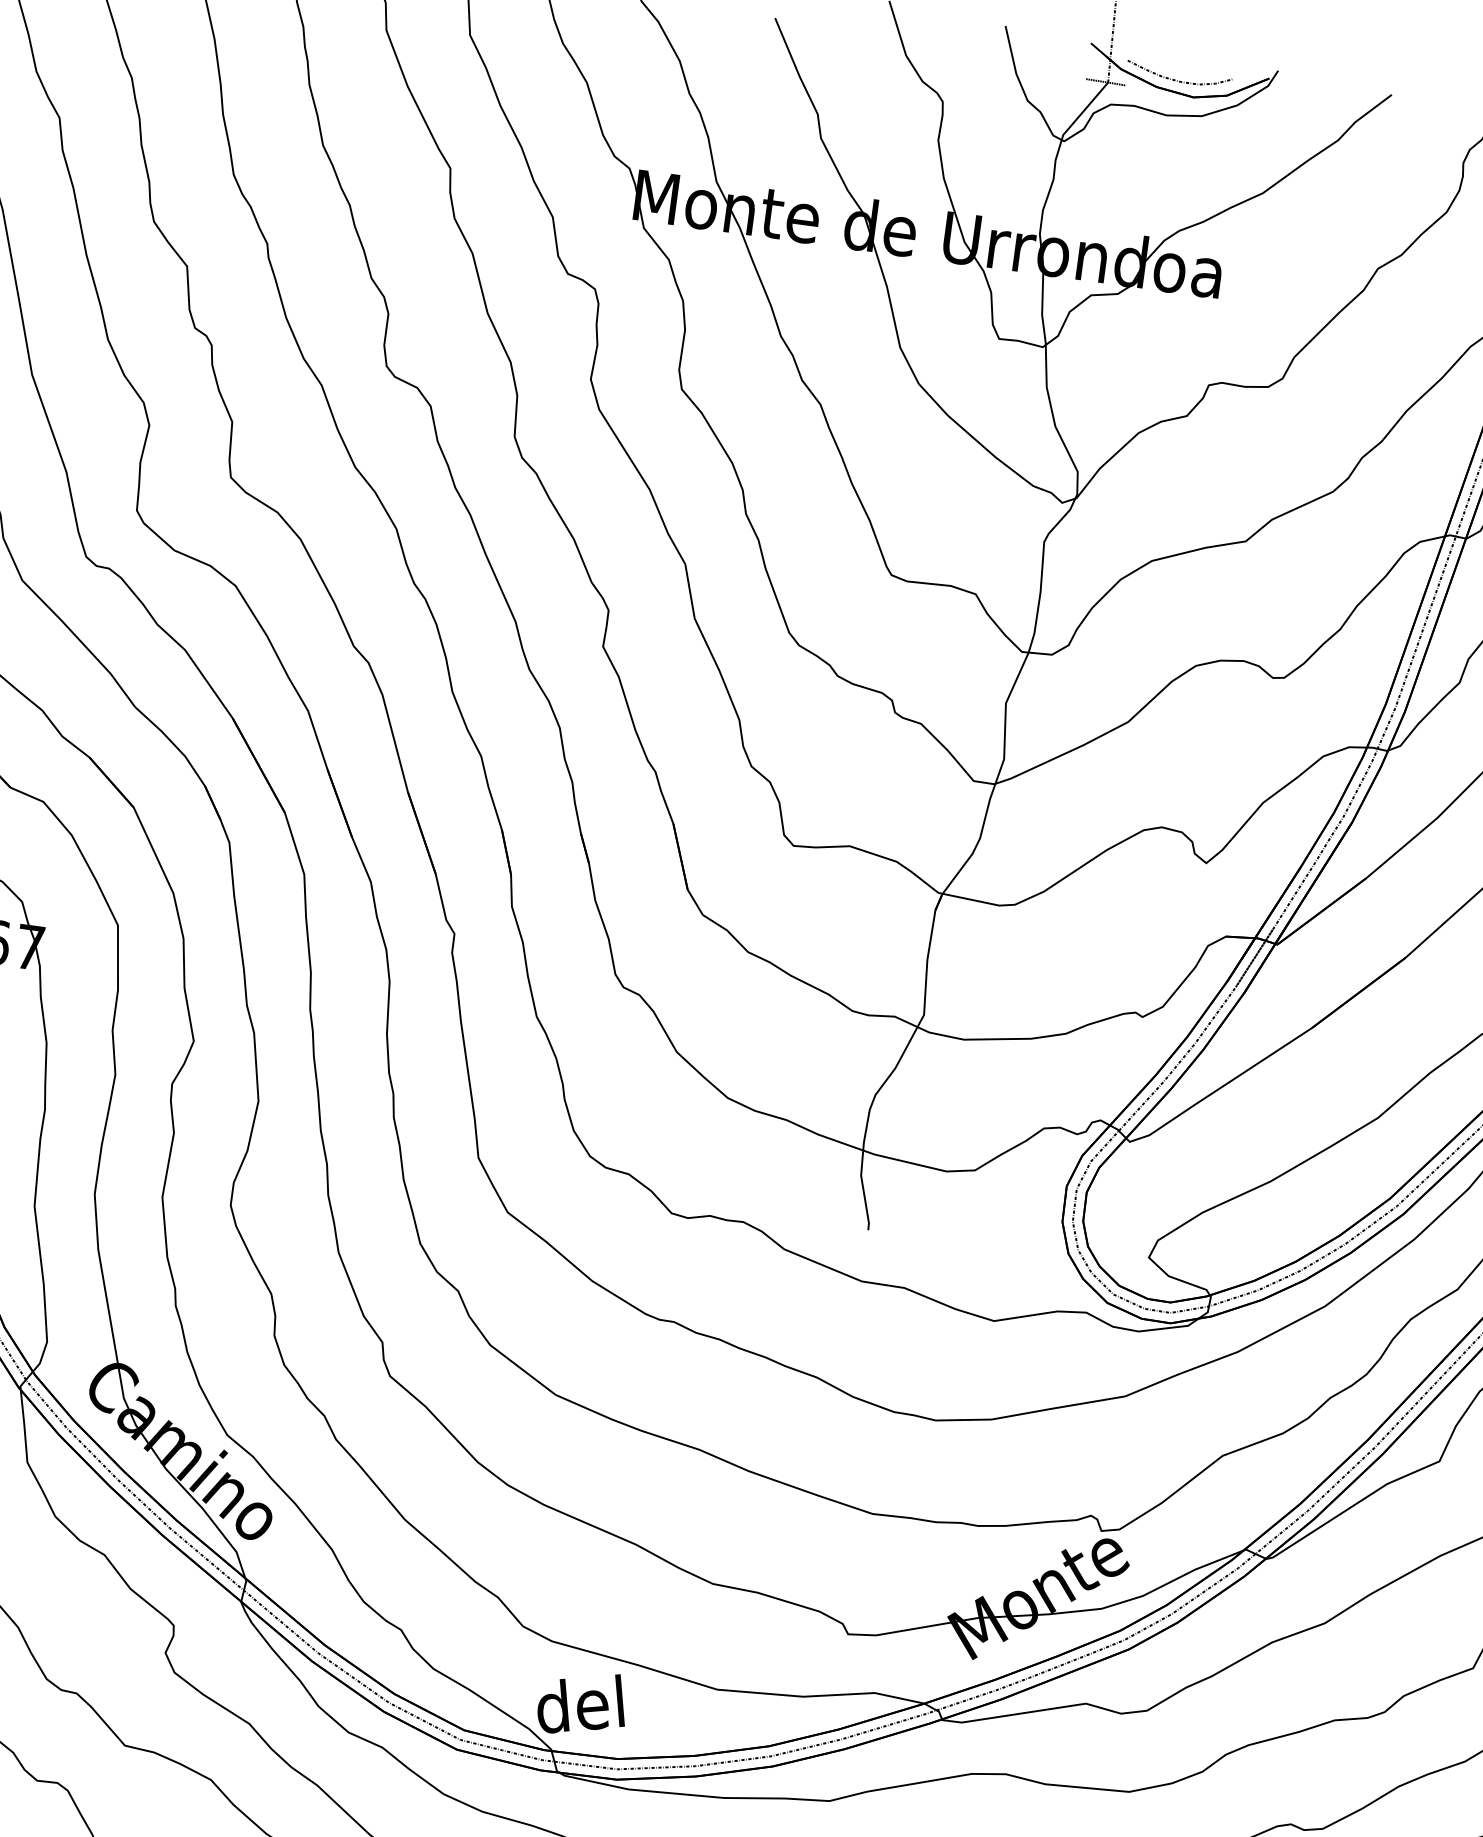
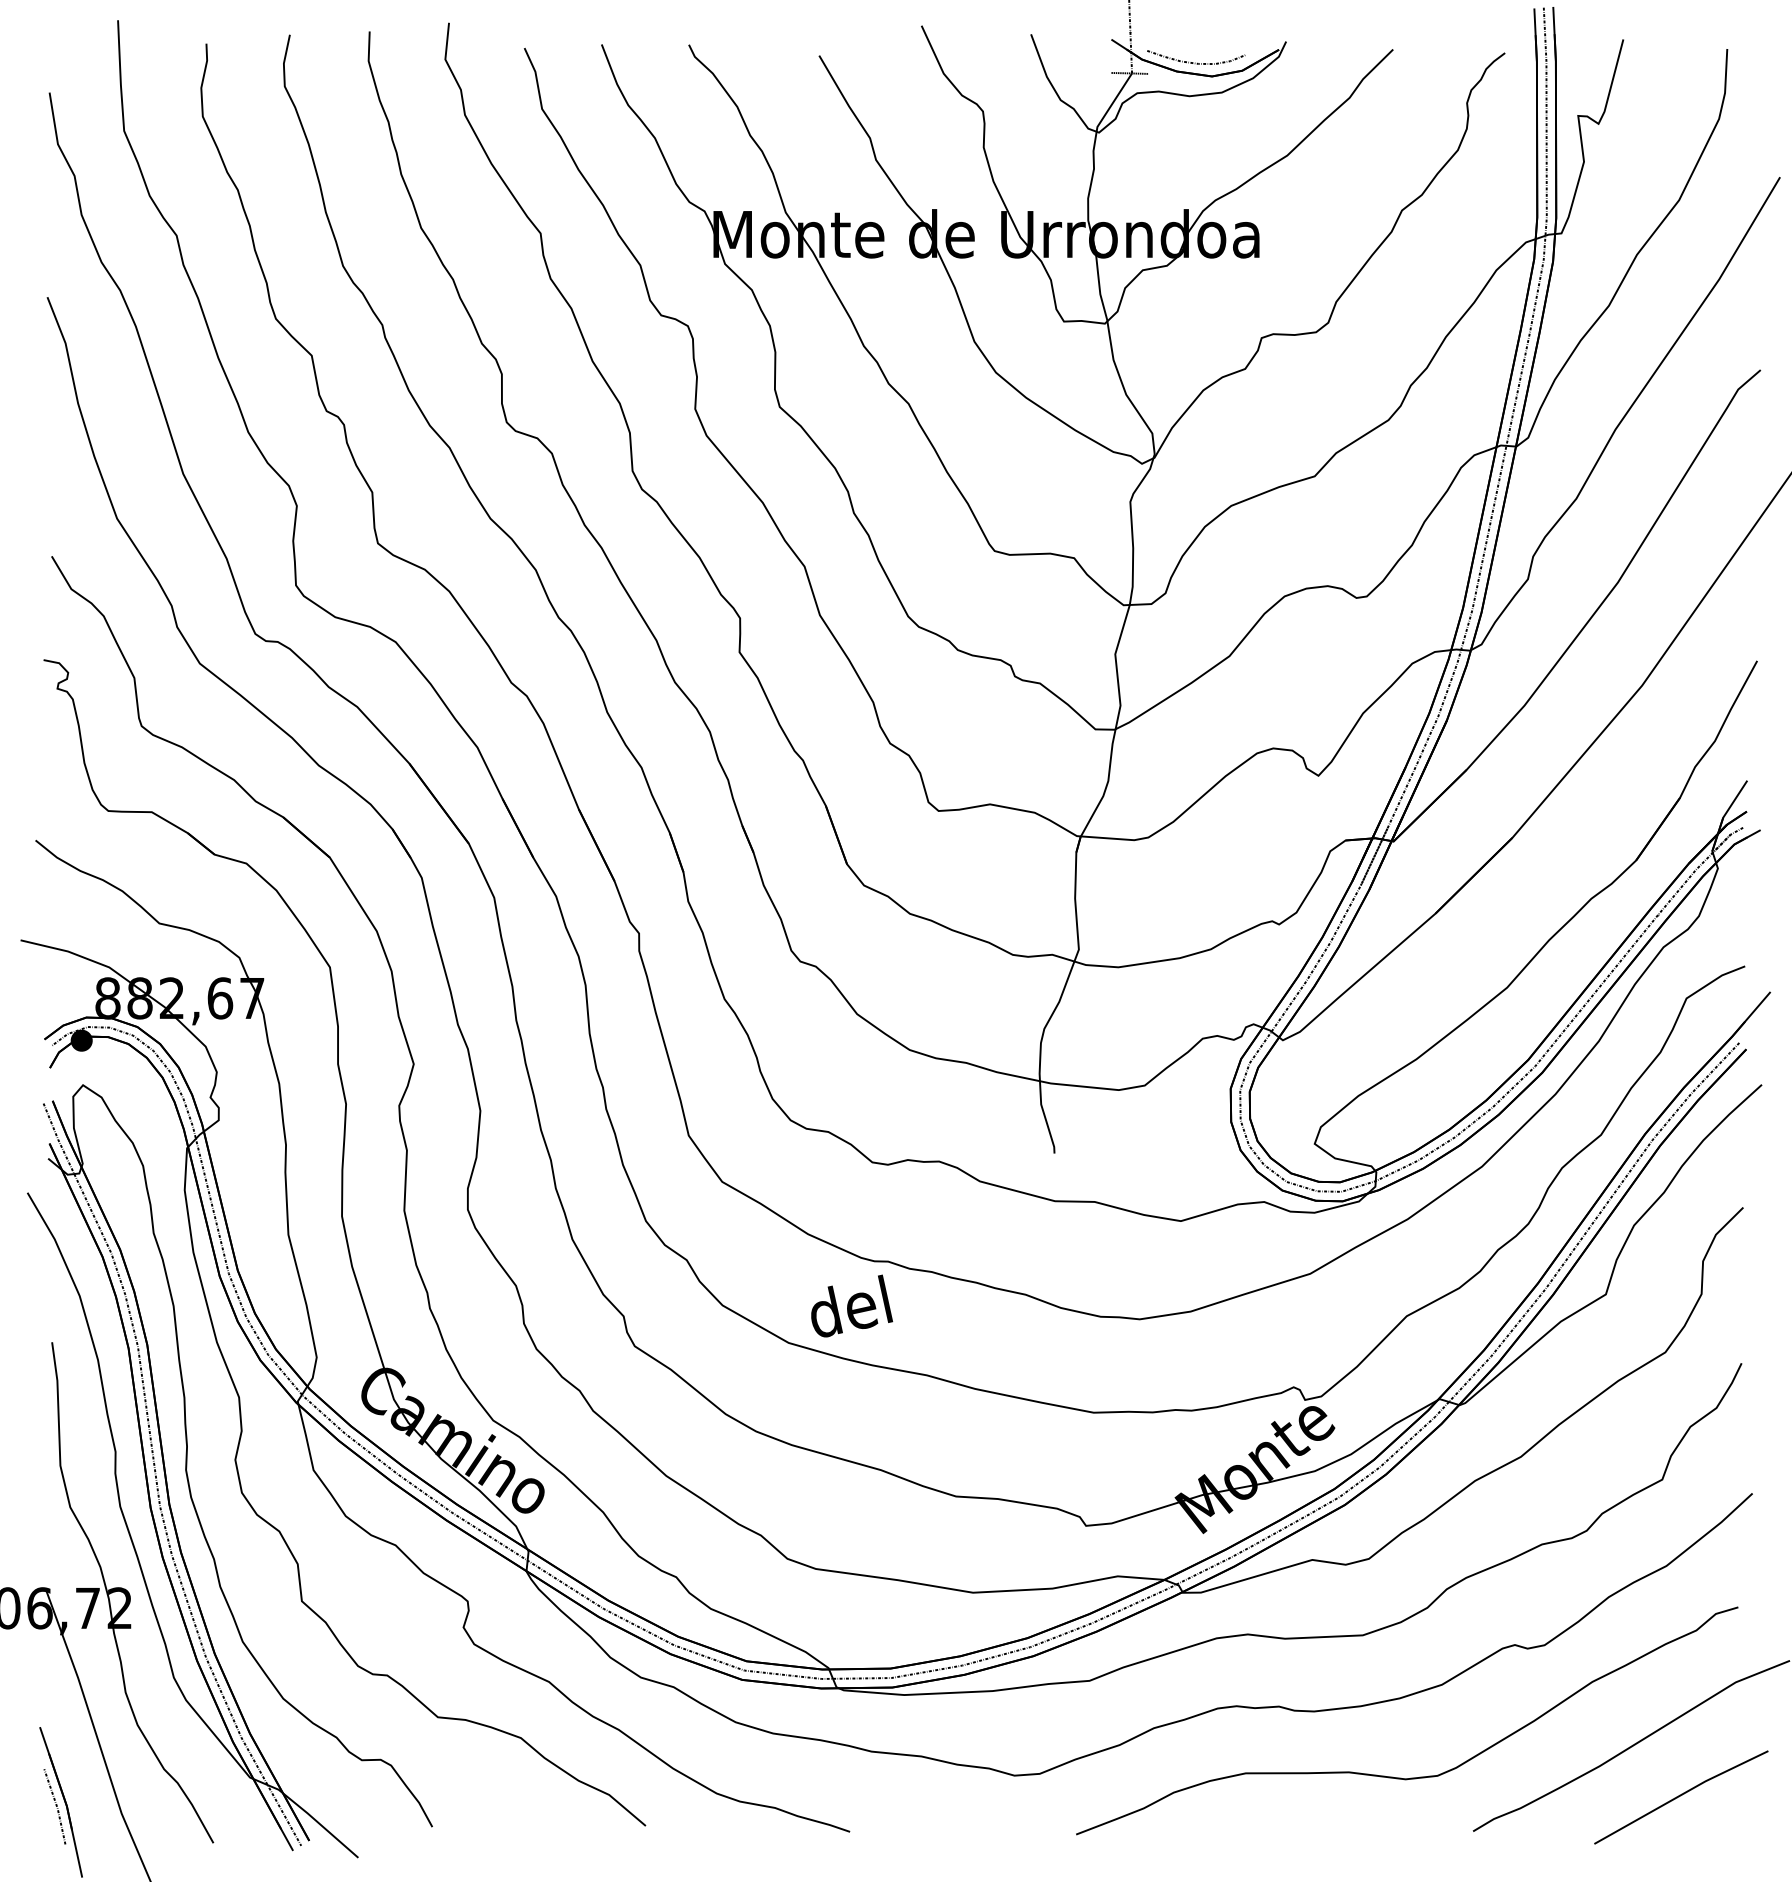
text: (583, 1703) -> (852, 1305), moved

